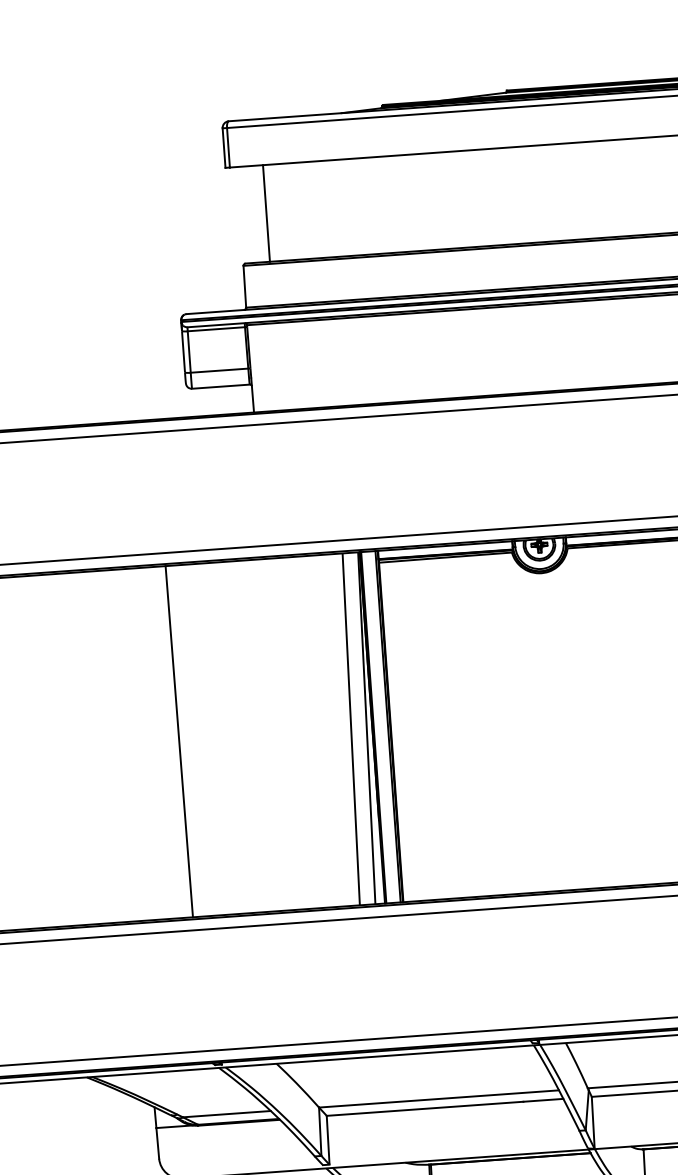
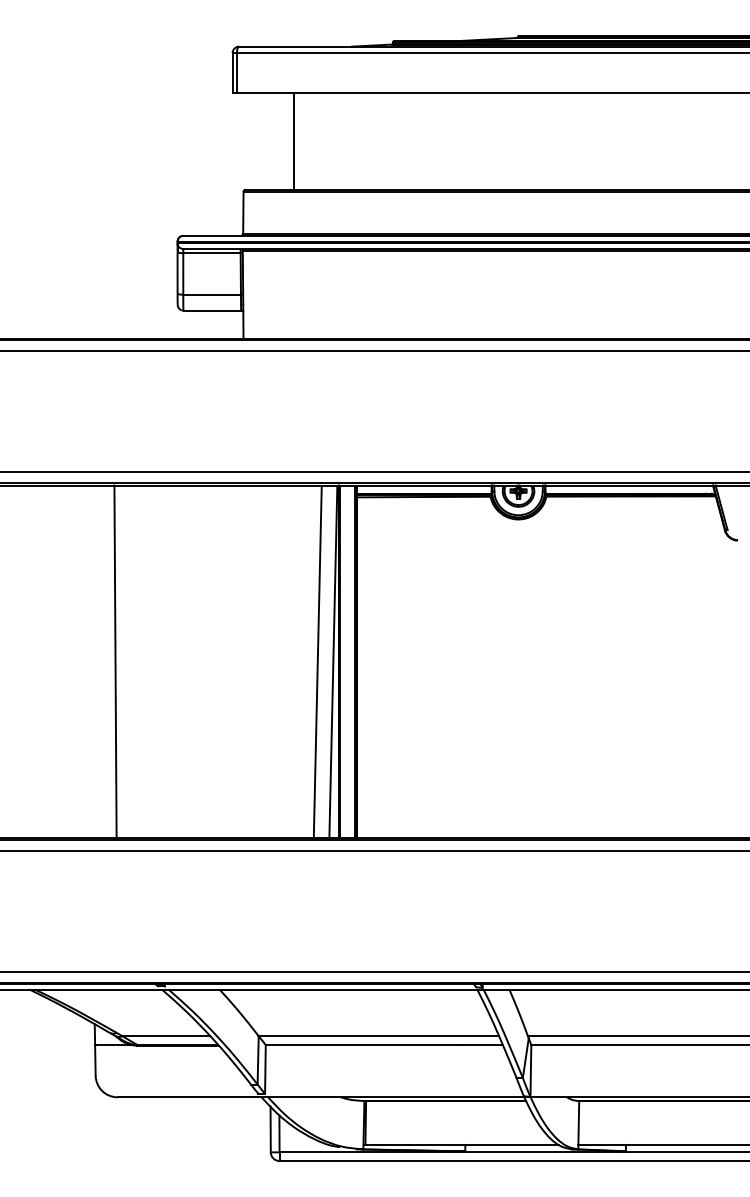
line: (266, 212) -> (294, 140), moved
line: (179, 741) -> (115, 661), moved

